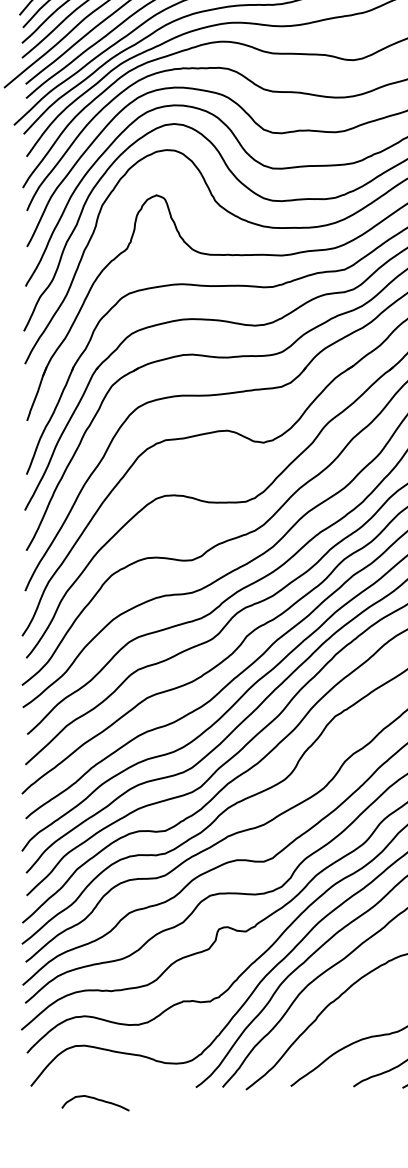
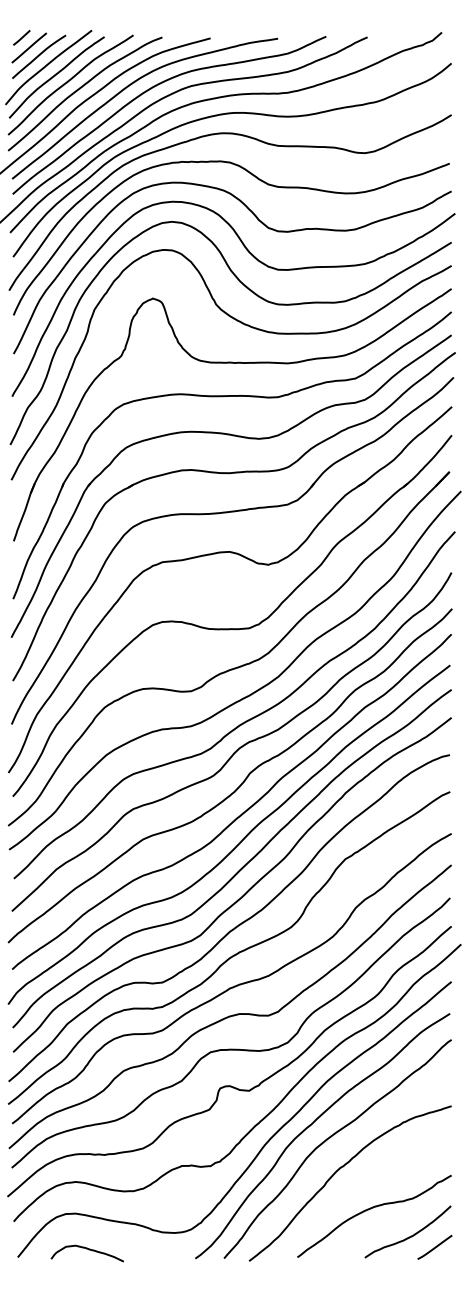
curve: (94, 1099) -> (86, 1249), moved

